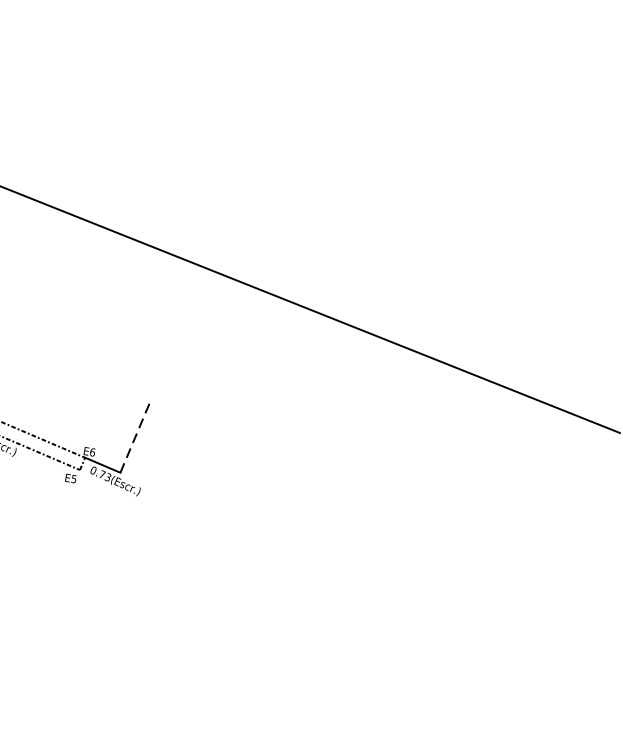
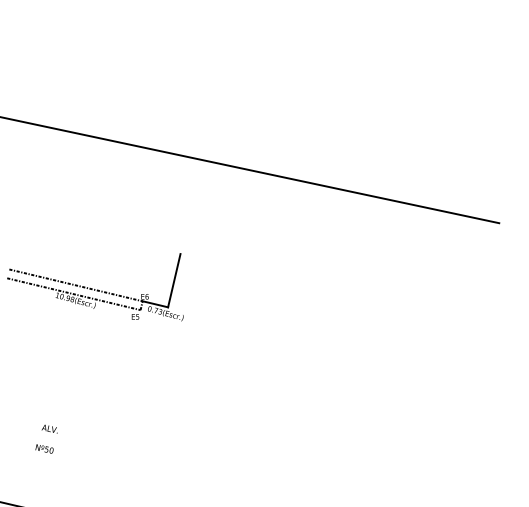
line: (136, 435) -> (174, 280), dashed -> solid

